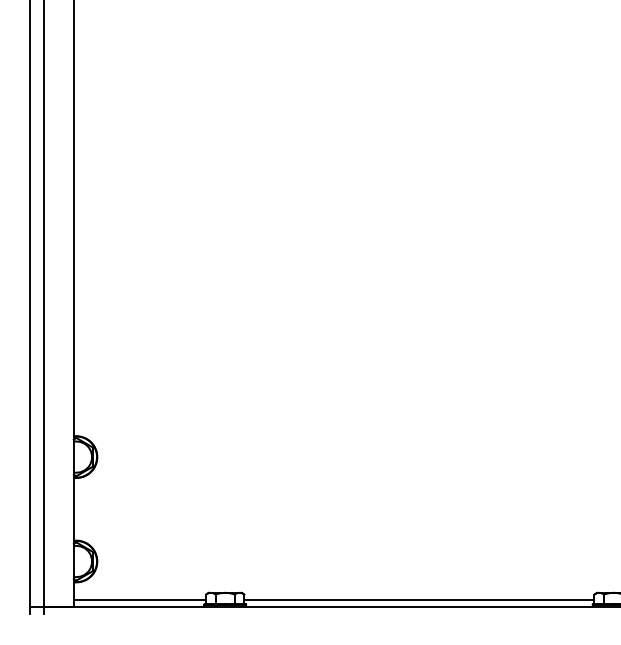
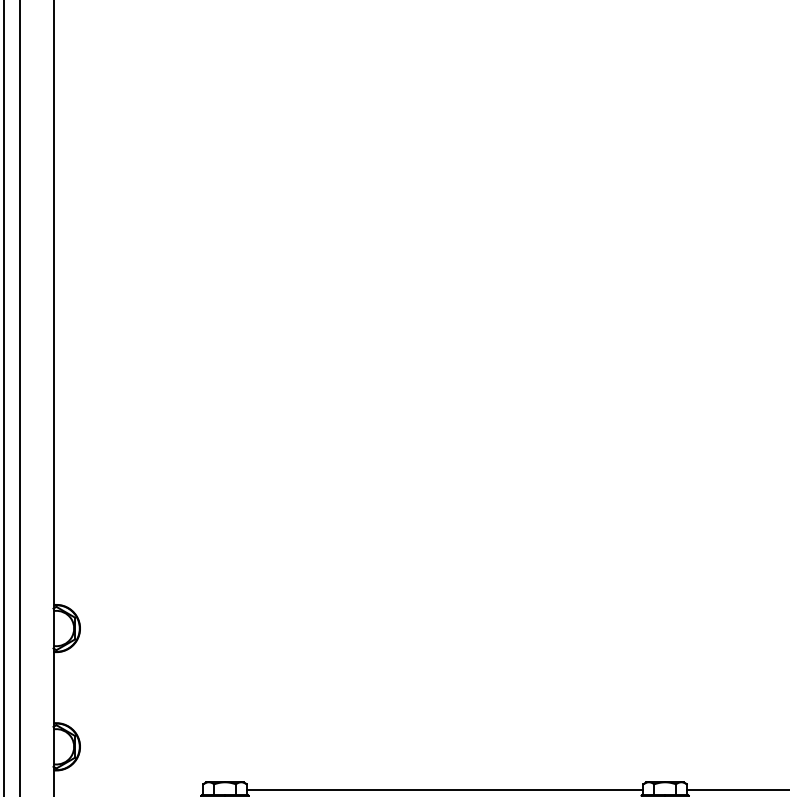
line: (140, 600) -> (128, 790), removed

